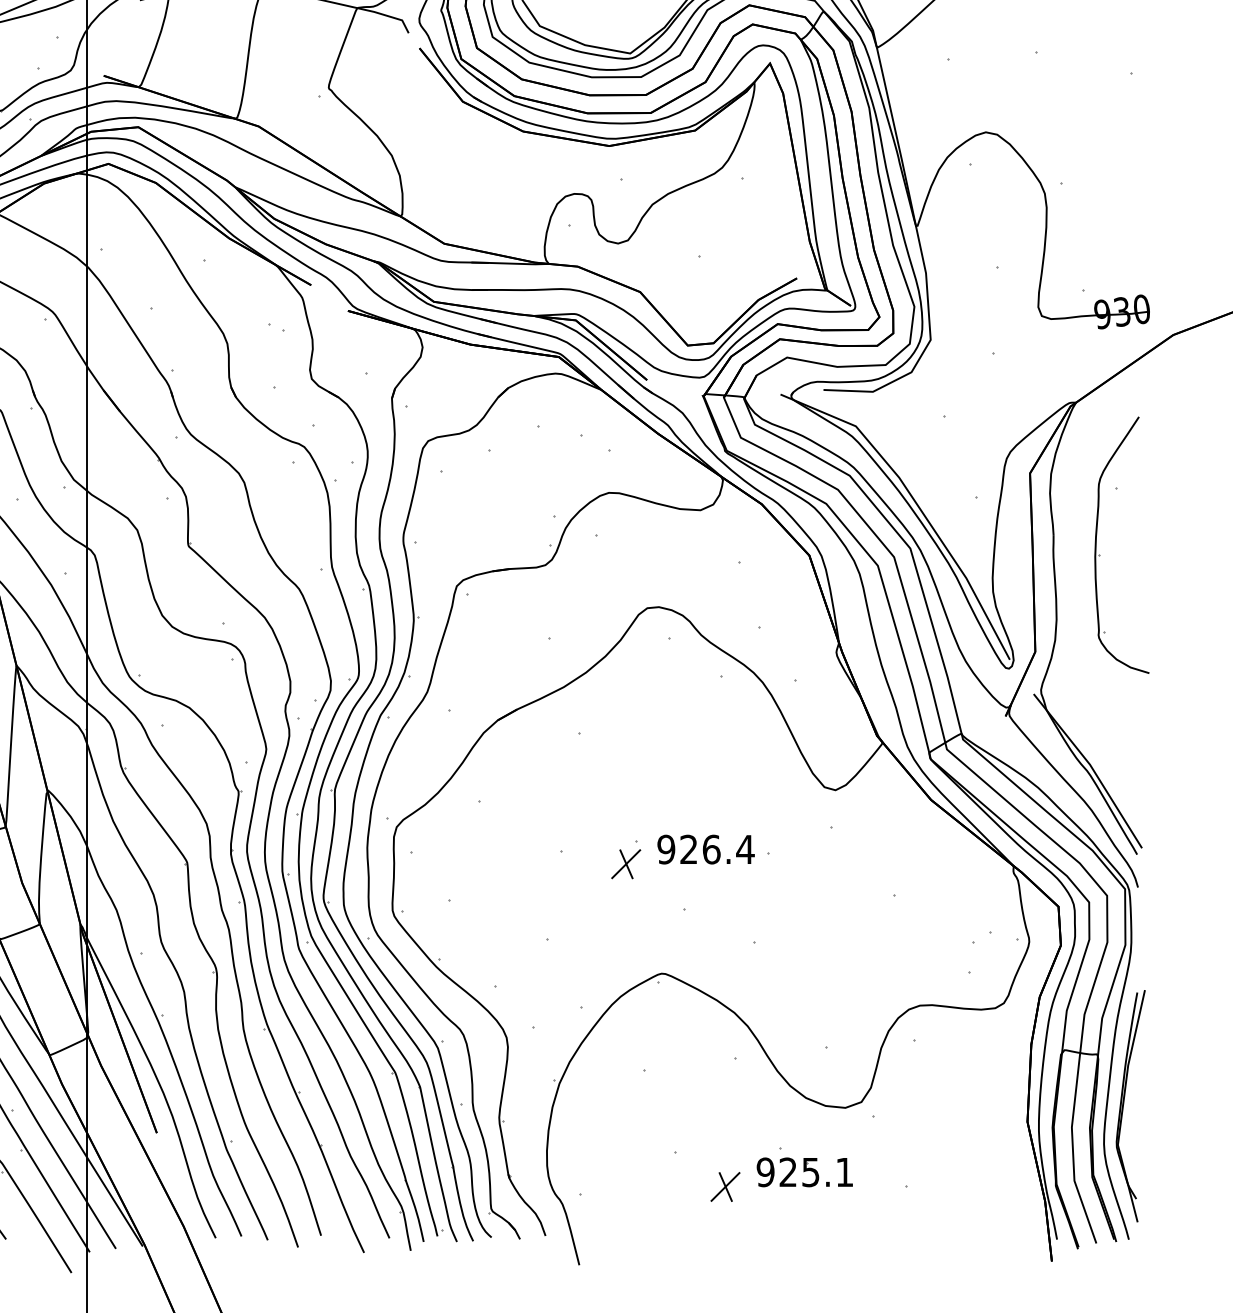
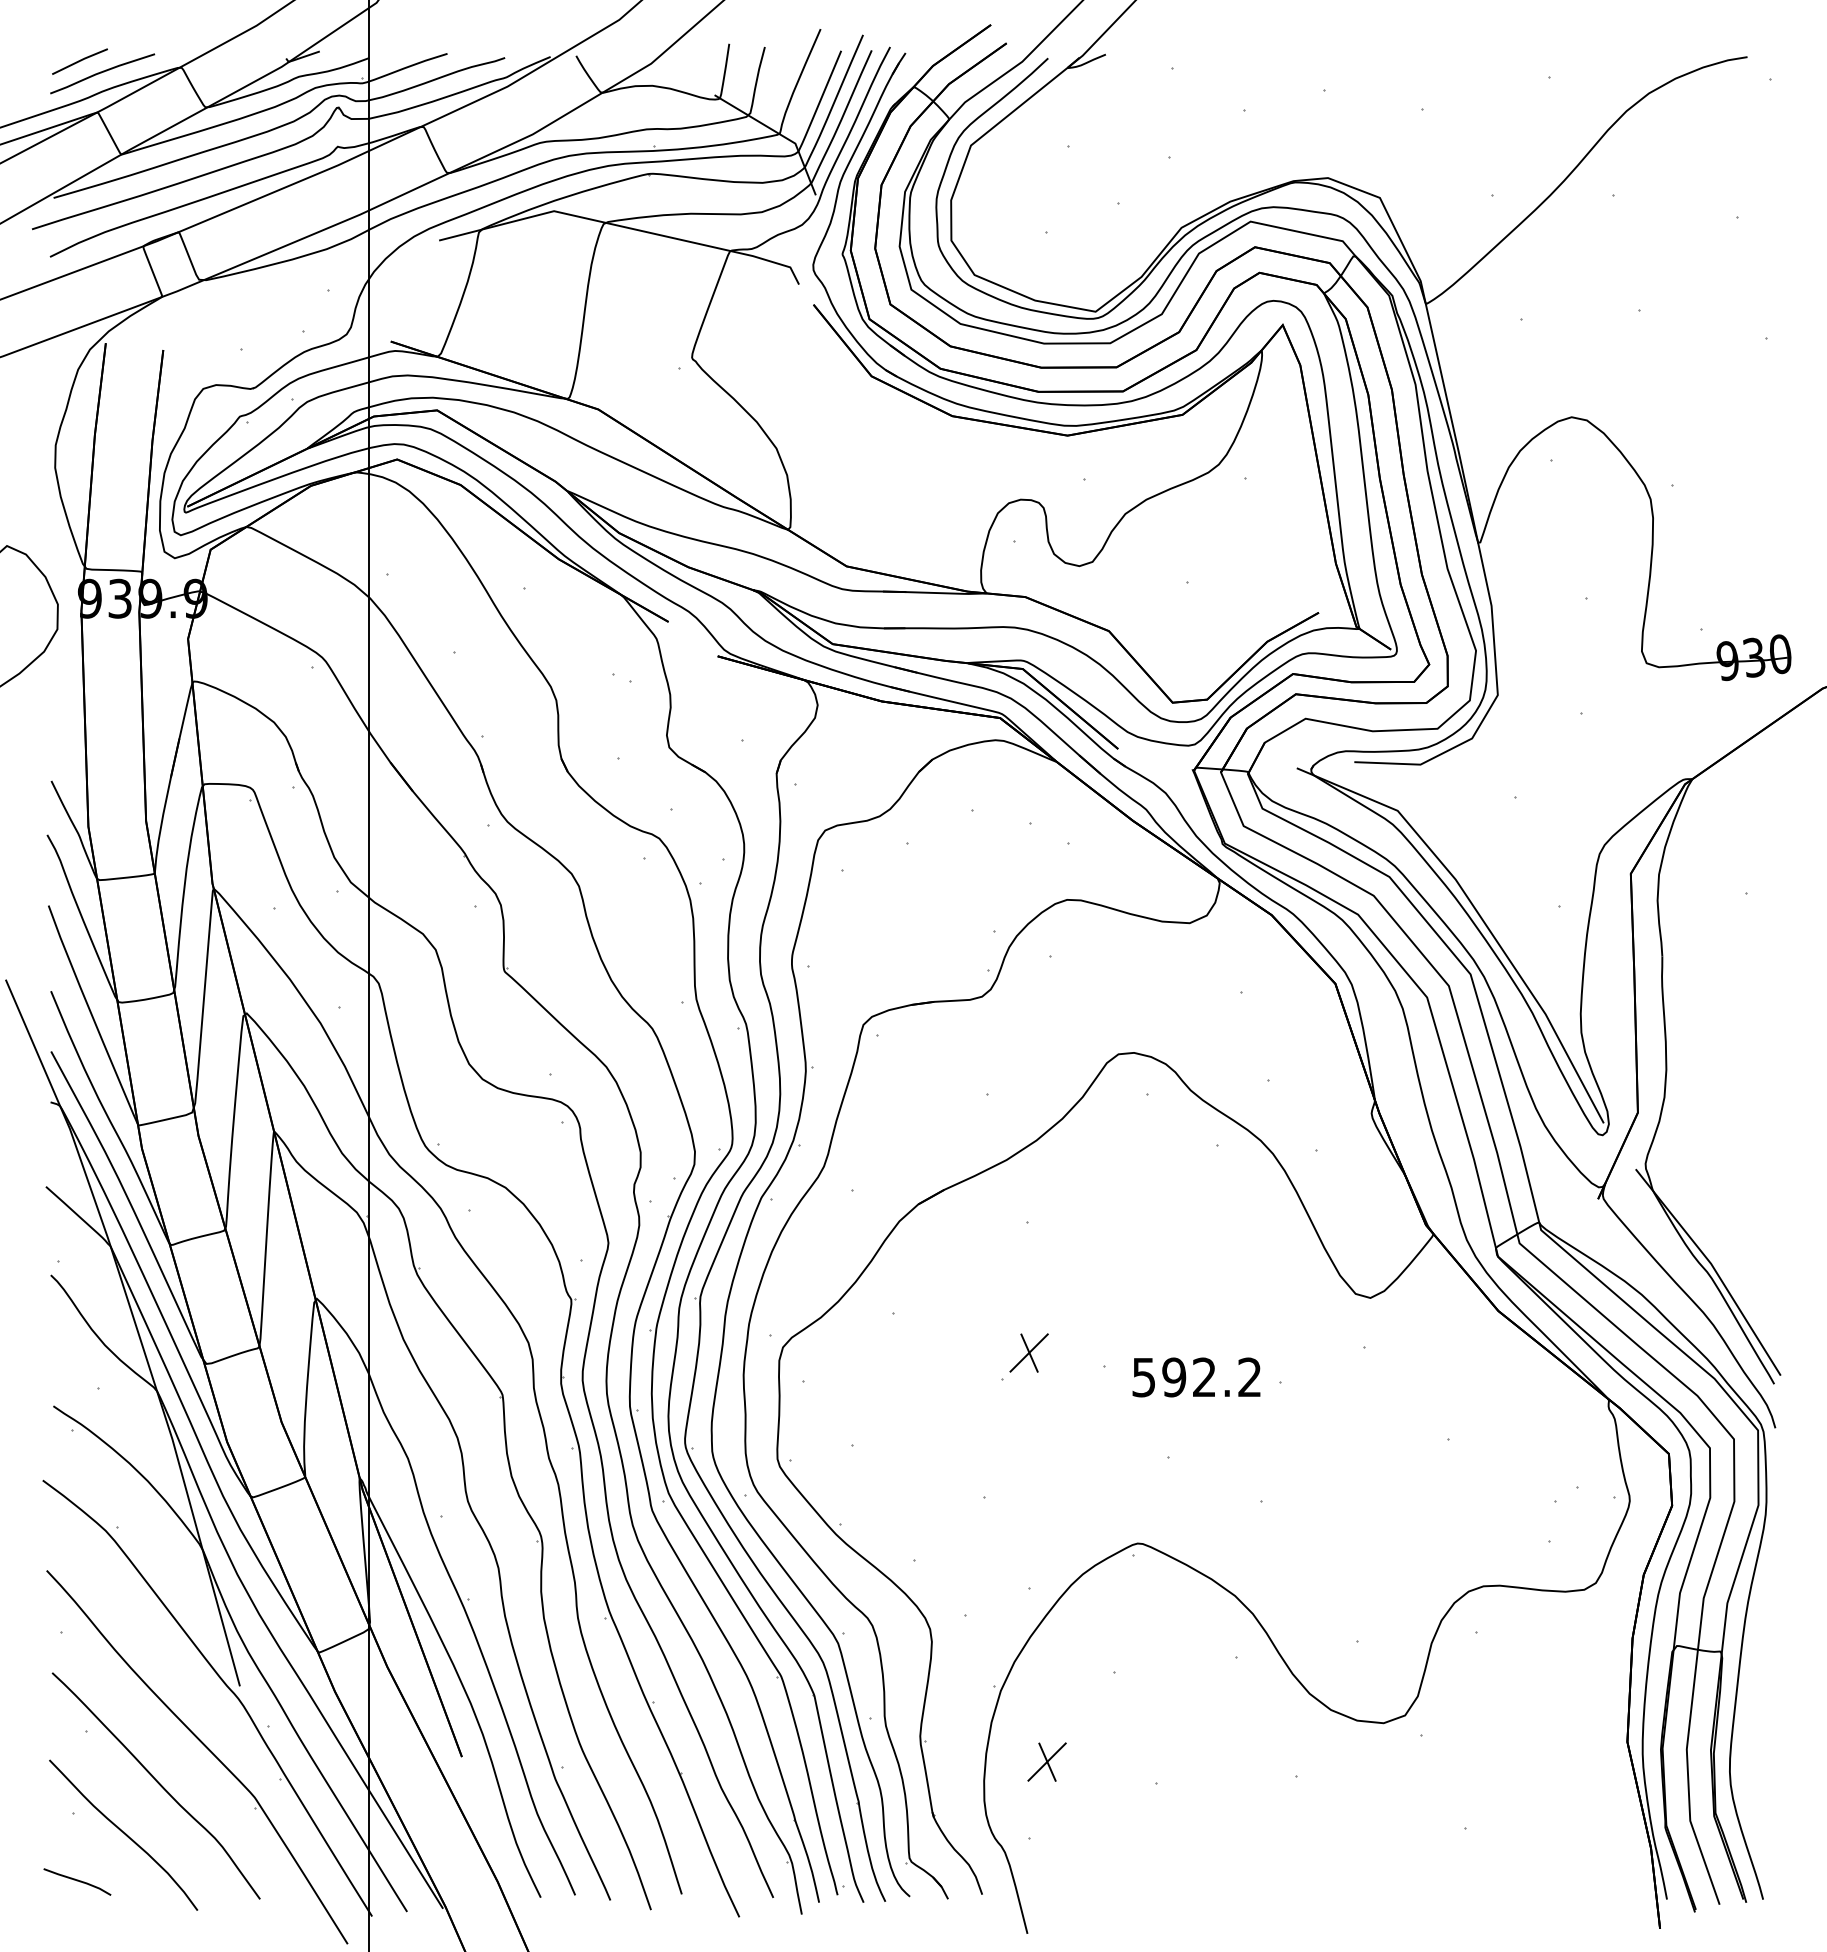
part: (1100, 555) -> (1725, 983), removed
text: (706, 849) -> (1197, 1377), 926.4 -> 592.2
part: (625, 863) -> (1028, 1352), moved
part: (1123, 1105) -> (1756, 1720), removed
part: (804, 1172) -> (1329, 1809), removed
part: (725, 1186) -> (1046, 1761), moved

